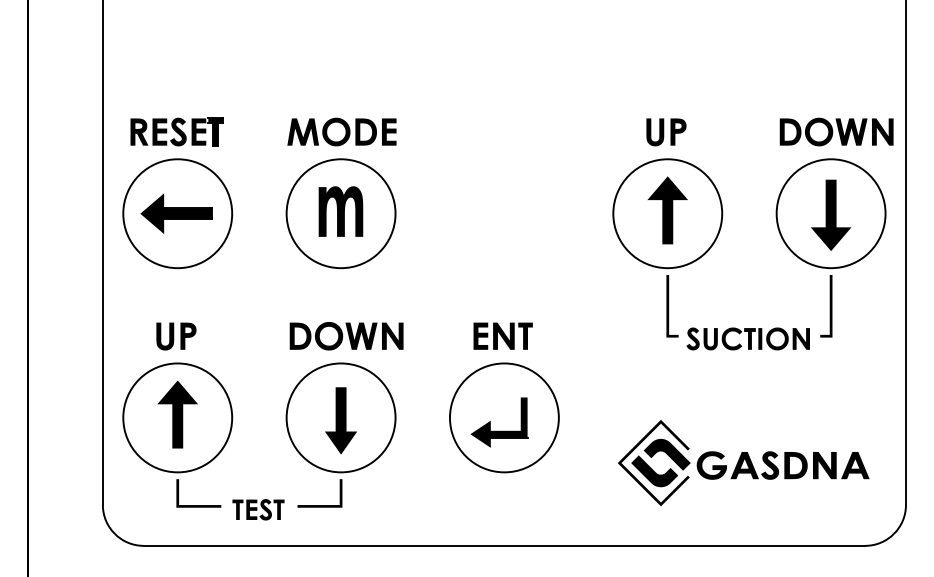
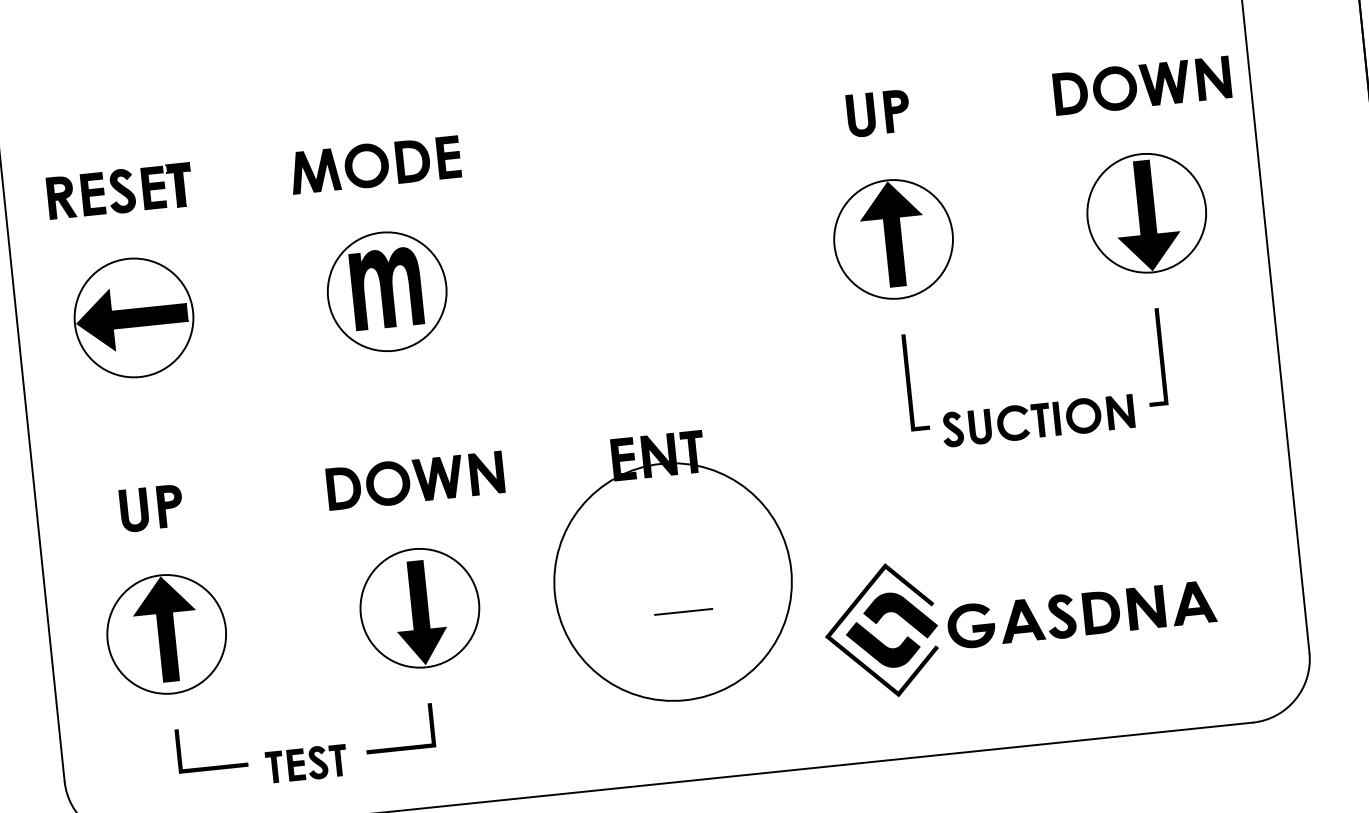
circle: (177, 213) -> (133, 317), size x0.7
circle: (340, 213) -> (386, 291), size x0.7
circle: (667, 213) -> (893, 239), size x0.7
circle: (830, 213) -> (1145, 213), size x0.7
circle: (177, 417) -> (166, 633), size x0.7
circle: (340, 417) -> (418, 607), size x0.7
circle: (503, 417) -> (671, 581), size x1.4
fill: (498, 422) -> (664, 590), removed
part: (743, 462) -> (1019, 616), moved

